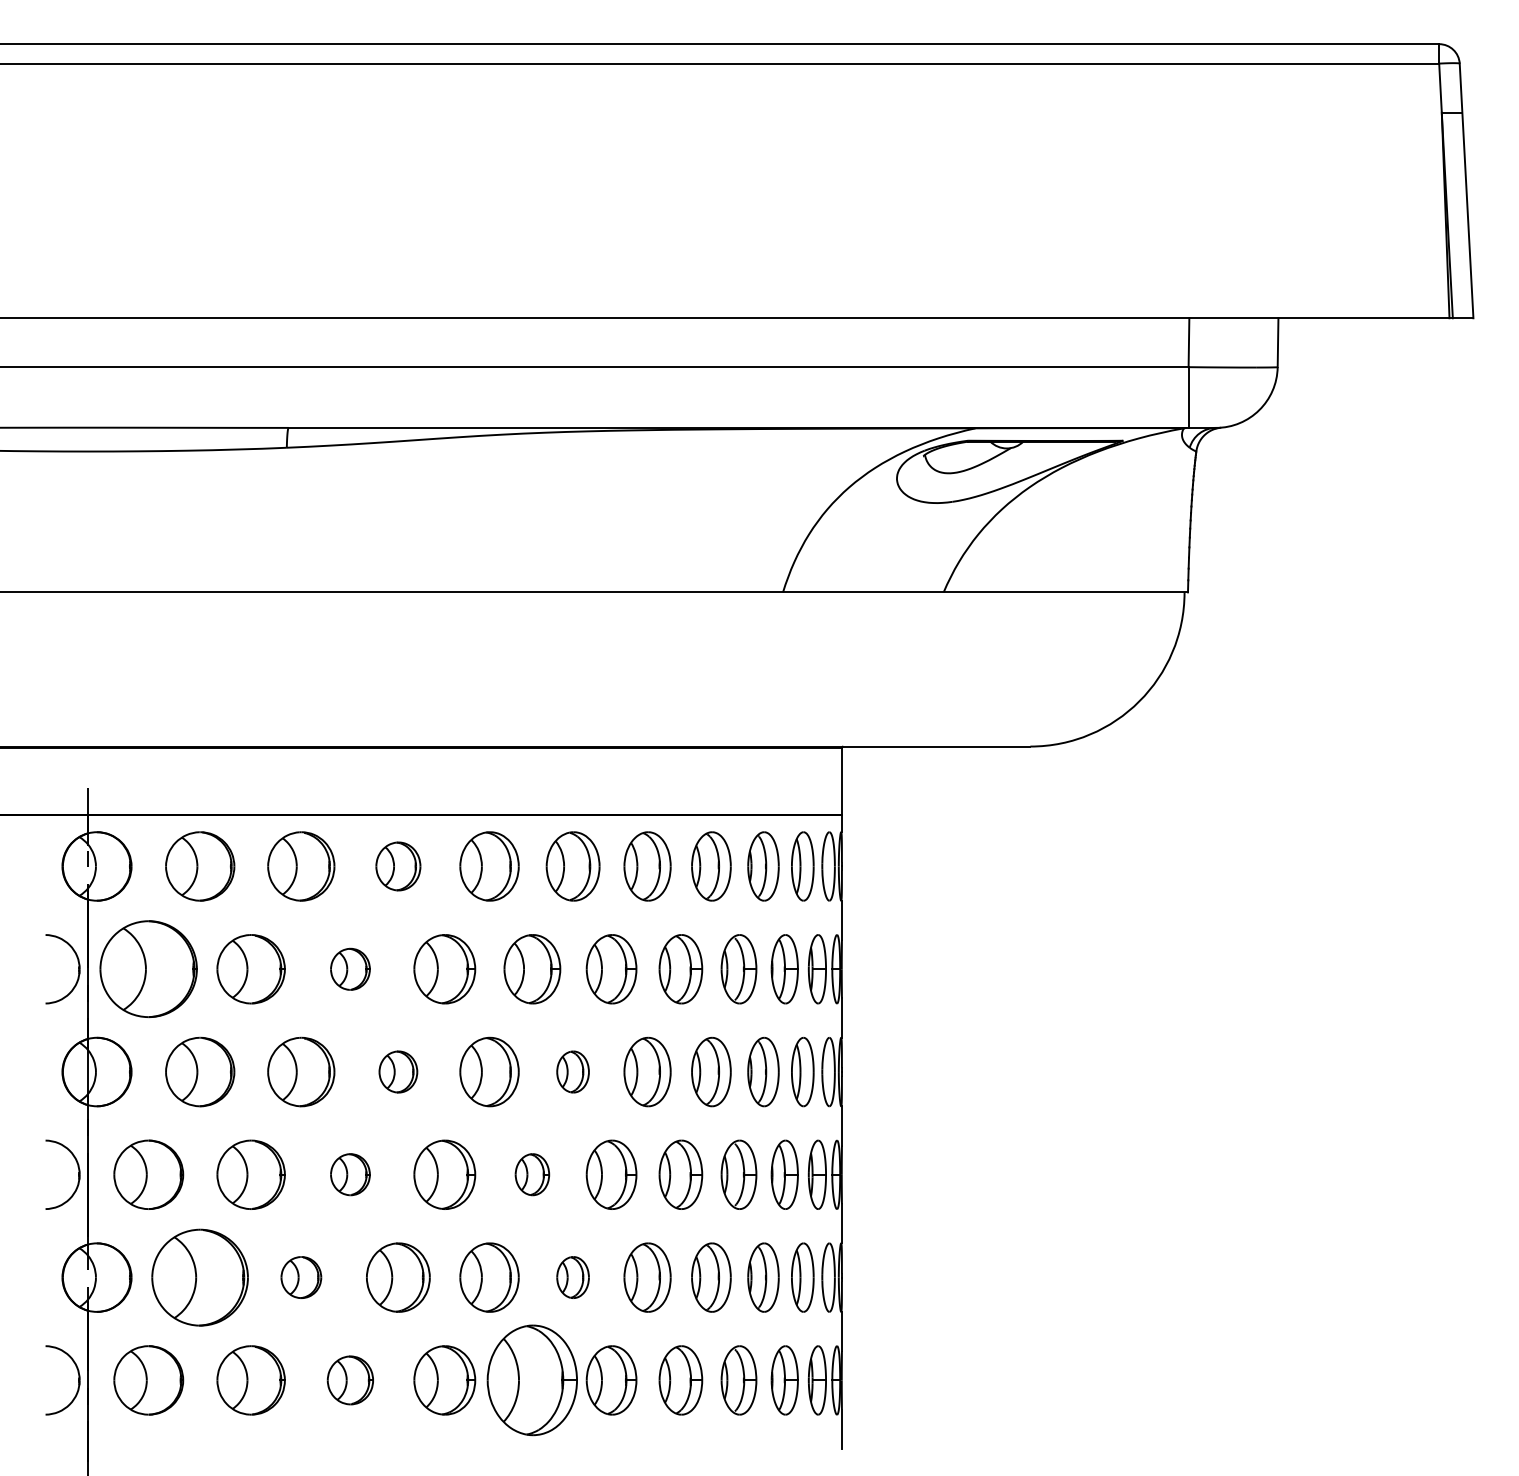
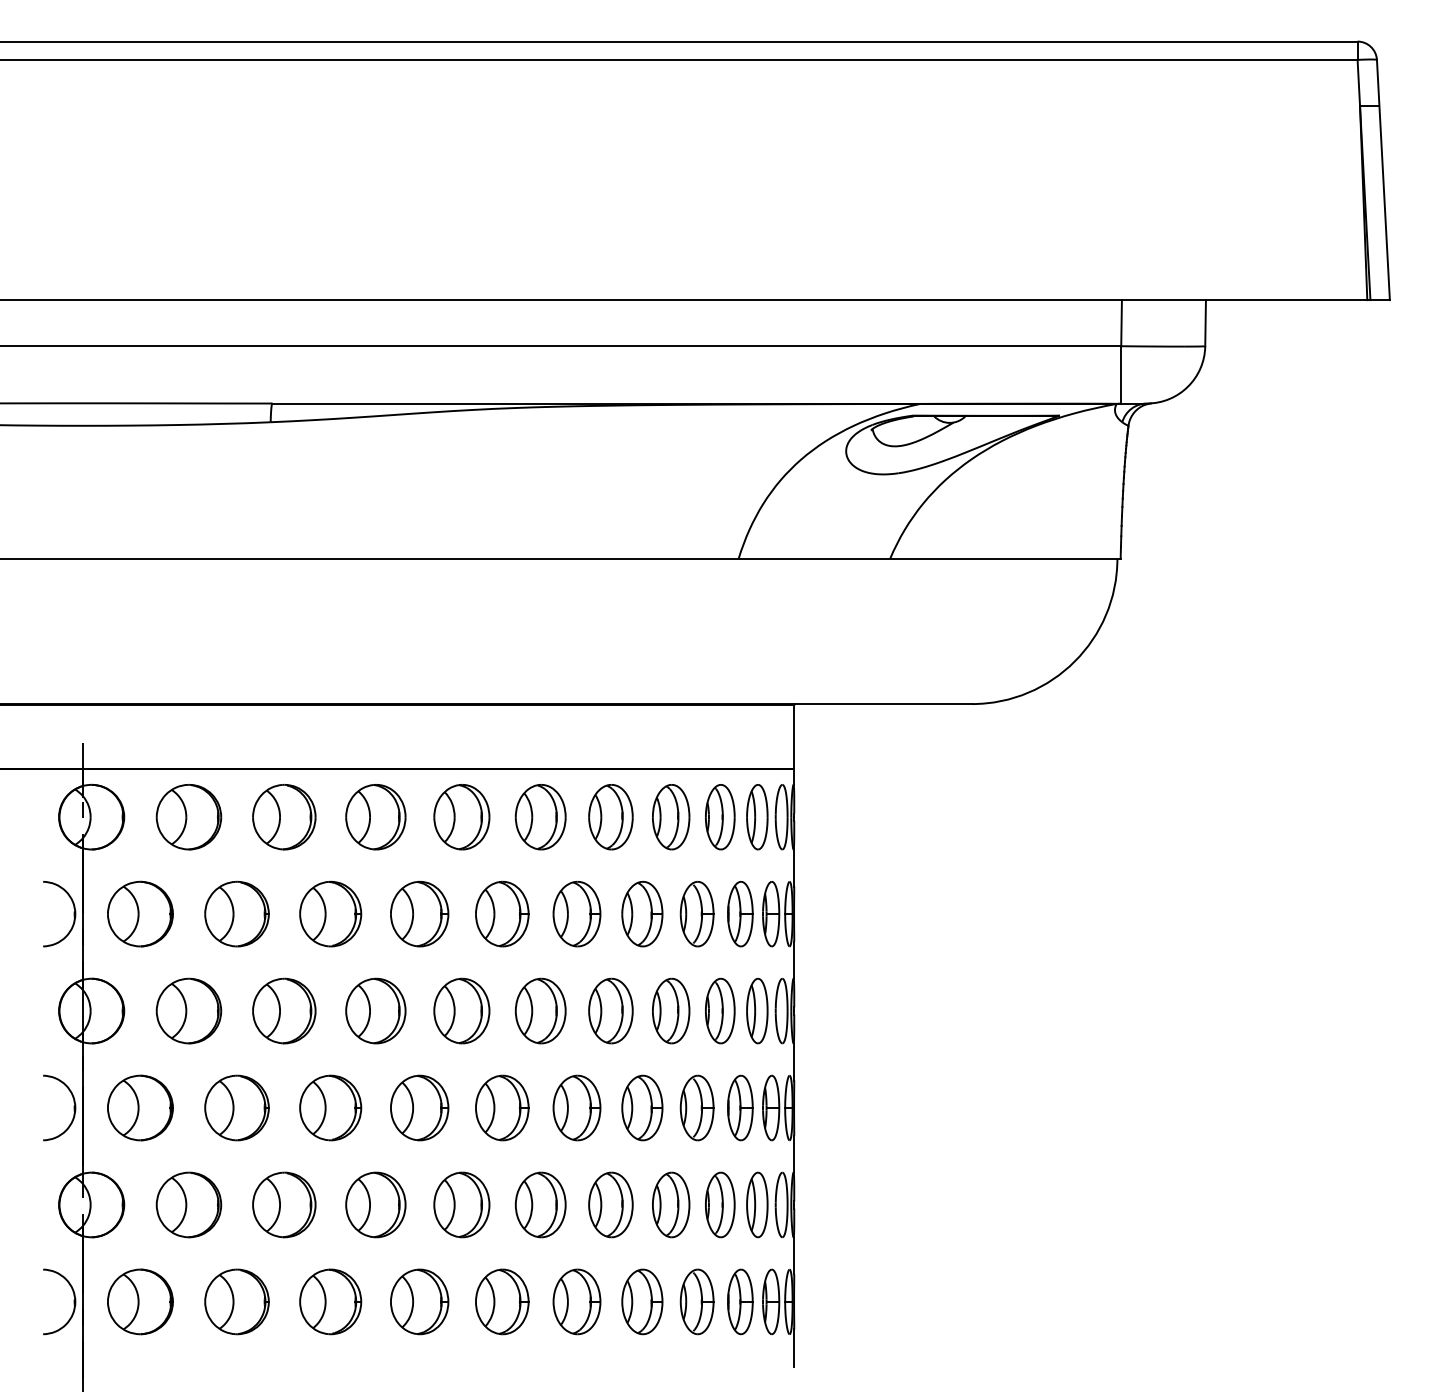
part: (398, 866) -> (376, 817), size x1.43
part: (148, 969) -> (140, 914), size x0.71
part: (350, 969) -> (330, 914), size x1.67
part: (398, 1071) -> (376, 1010), size x1.67
part: (572, 1071) -> (540, 1010), size x1.67
part: (350, 1174) -> (330, 1107), size x1.67
part: (532, 1174) -> (502, 1107), size x1.67
part: (200, 1277) -> (189, 1204), size x0.71
part: (301, 1277) -> (284, 1204), size x1.67
part: (572, 1277) -> (540, 1204), size x1.67
part: (350, 1380) -> (330, 1302), size x1.43
part: (532, 1380) -> (502, 1302), size x0.62

